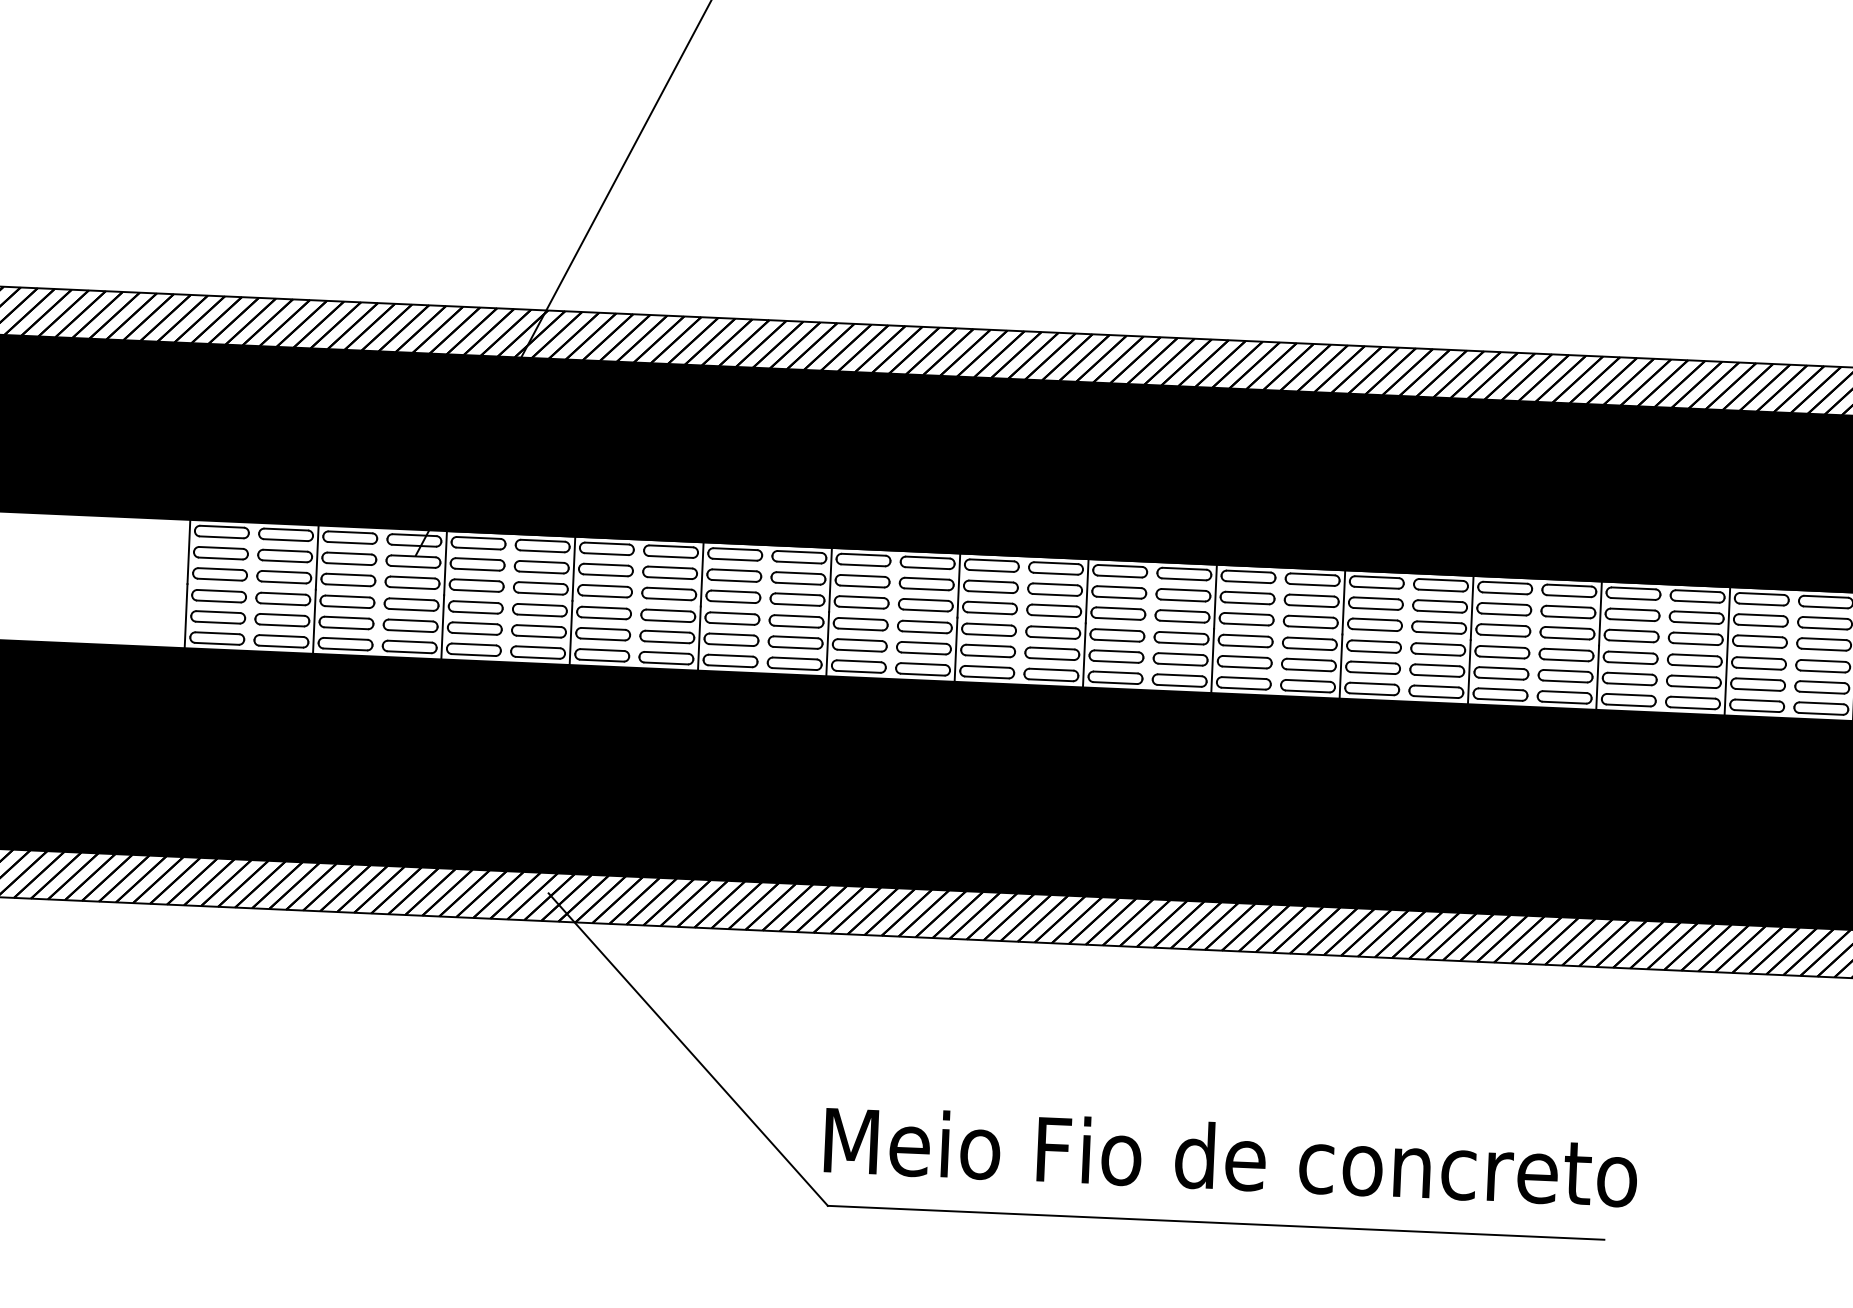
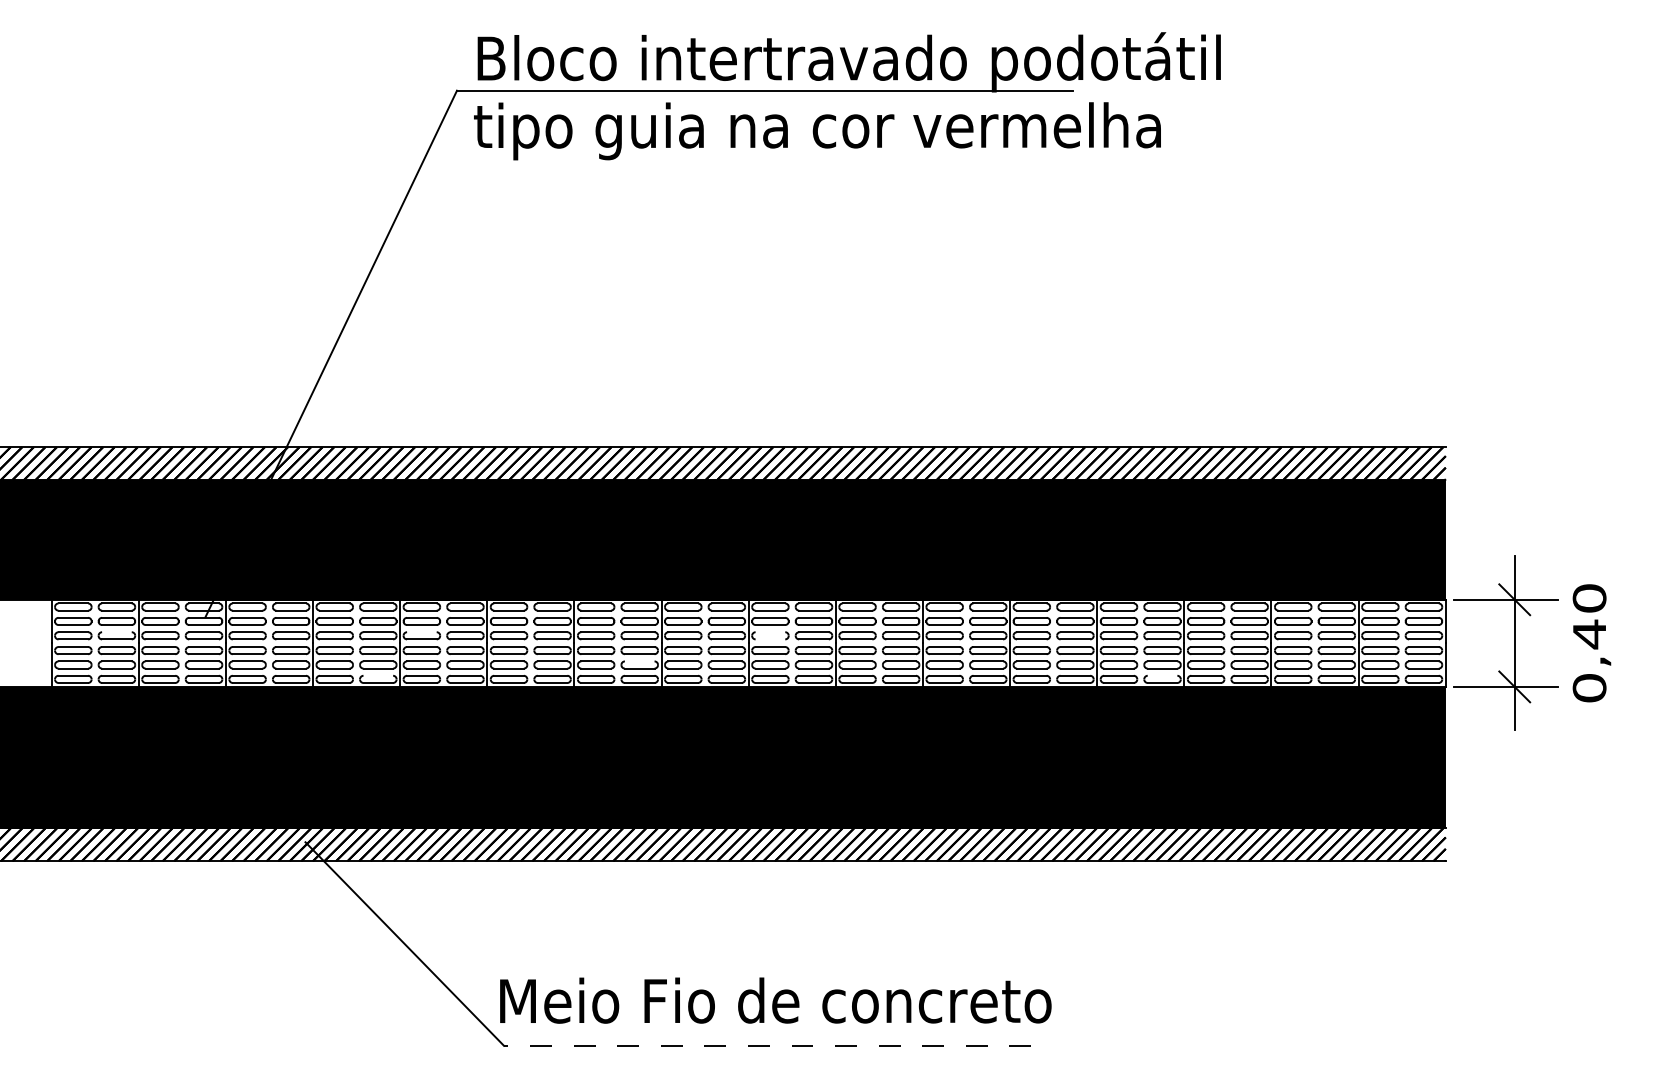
line: (283, 572) -> (116, 632), removed
line: (732, 591) -> (421, 632), removed
line: (1246, 614) -> (770, 632), removed
line: (1246, 624) -> (770, 639), removed
line: (1052, 648) -> (639, 661), removed
line: (666, 652) -> (378, 675), removed
line: (1821, 702) -> (1162, 675), removed
line: (1215, 1222) -> (767, 1045), solid -> dashed

